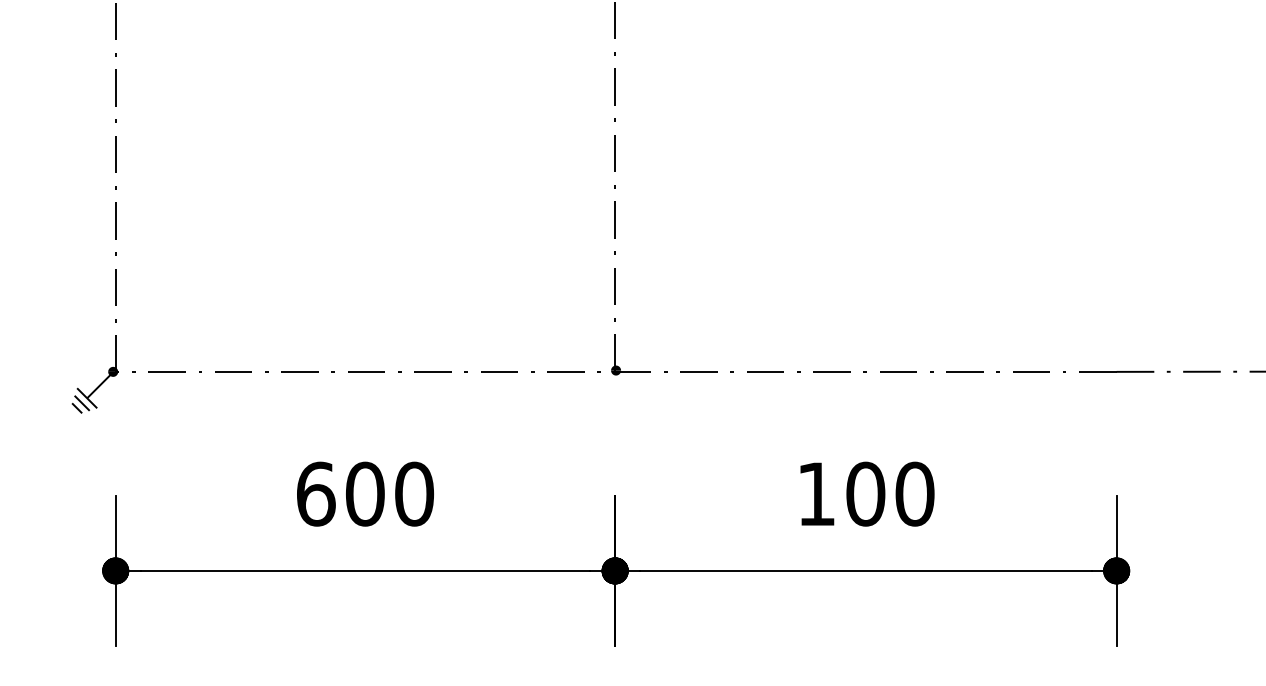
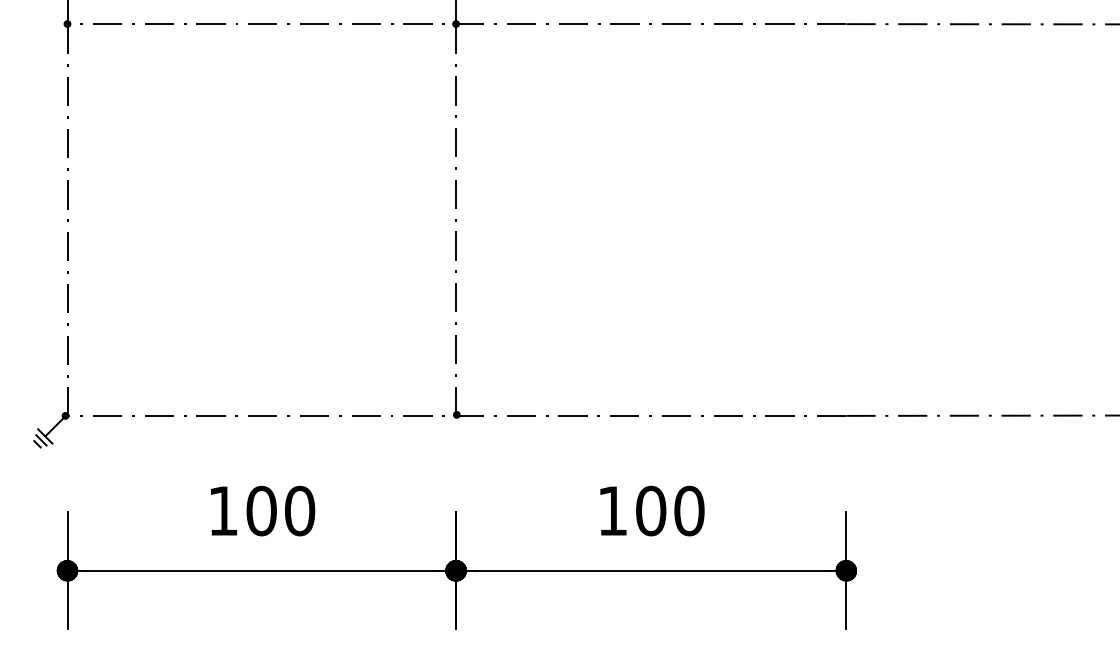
text: (316, 493) -> (223, 510), 600 -> 100

